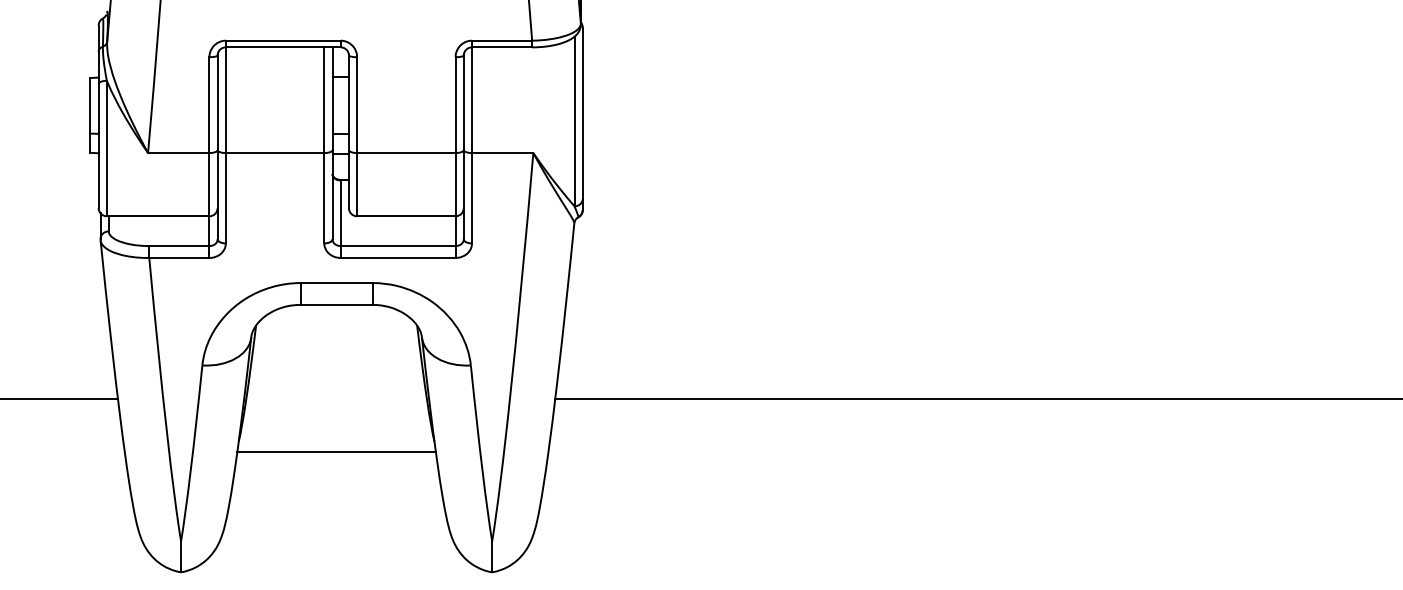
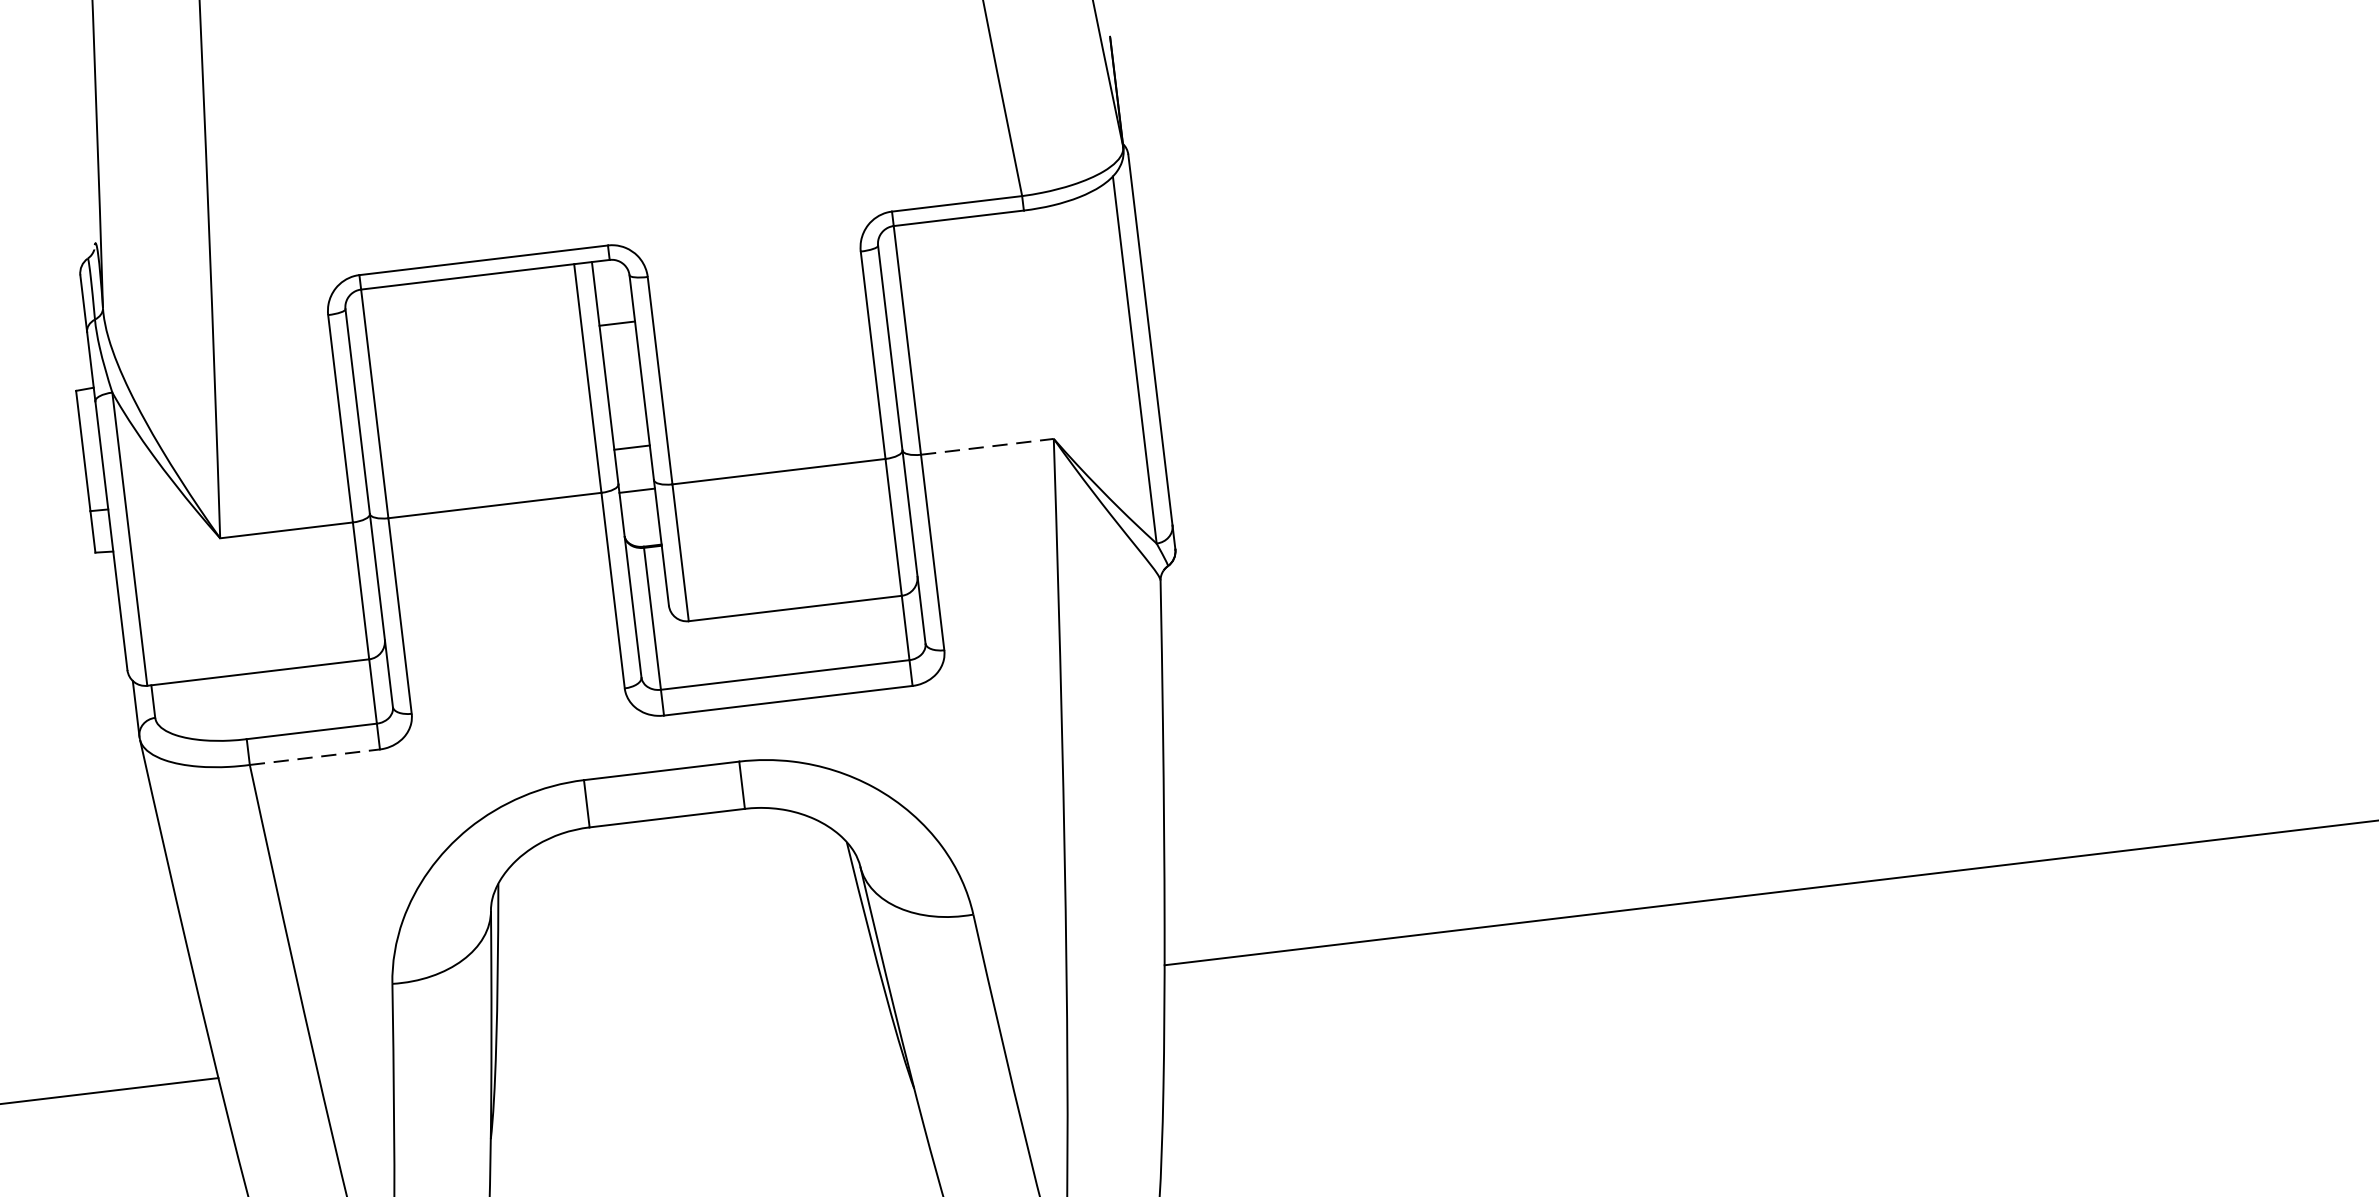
line: (502, 153) -> (987, 447), solid -> dashed
line: (179, 257) -> (315, 756), solid -> dashed
line: (336, 452) -> (705, 1137), removed

